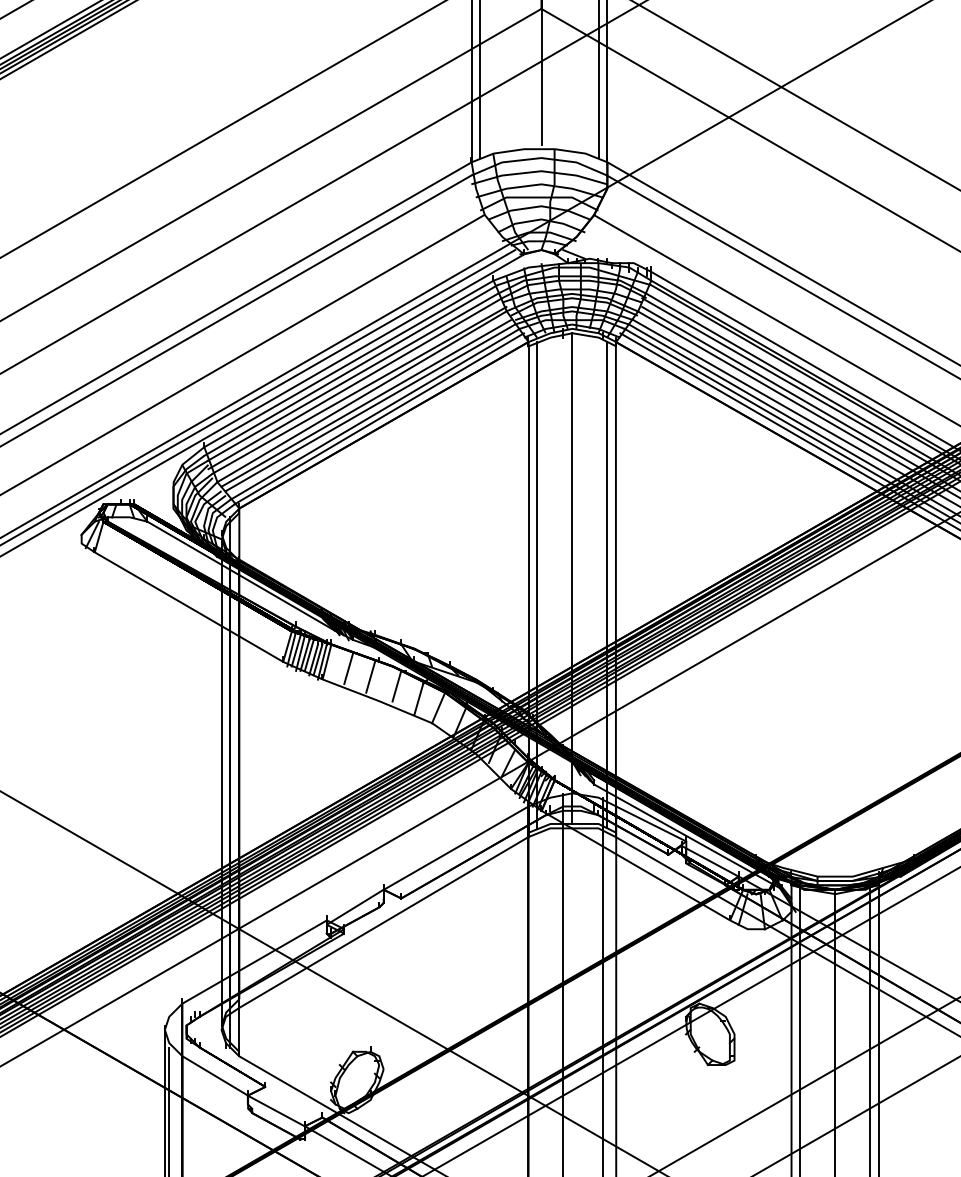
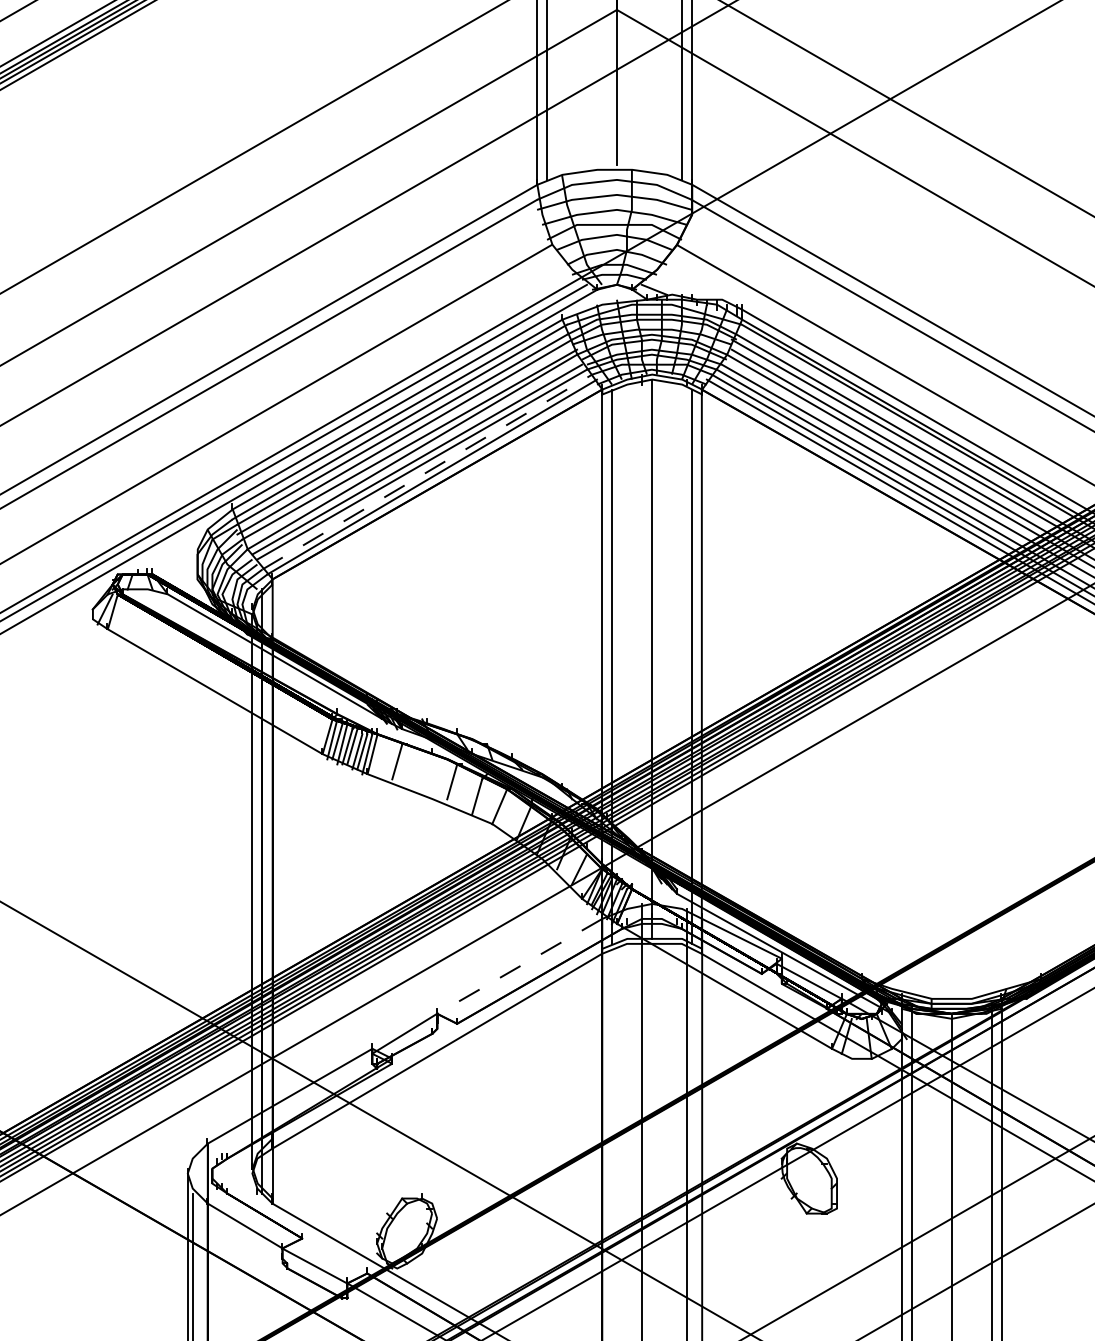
line: (374, 414) -> (426, 472), solid -> dashed
line: (370, 677) -> (422, 771), removed
line: (451, 850) -> (514, 969), solid -> dashed

